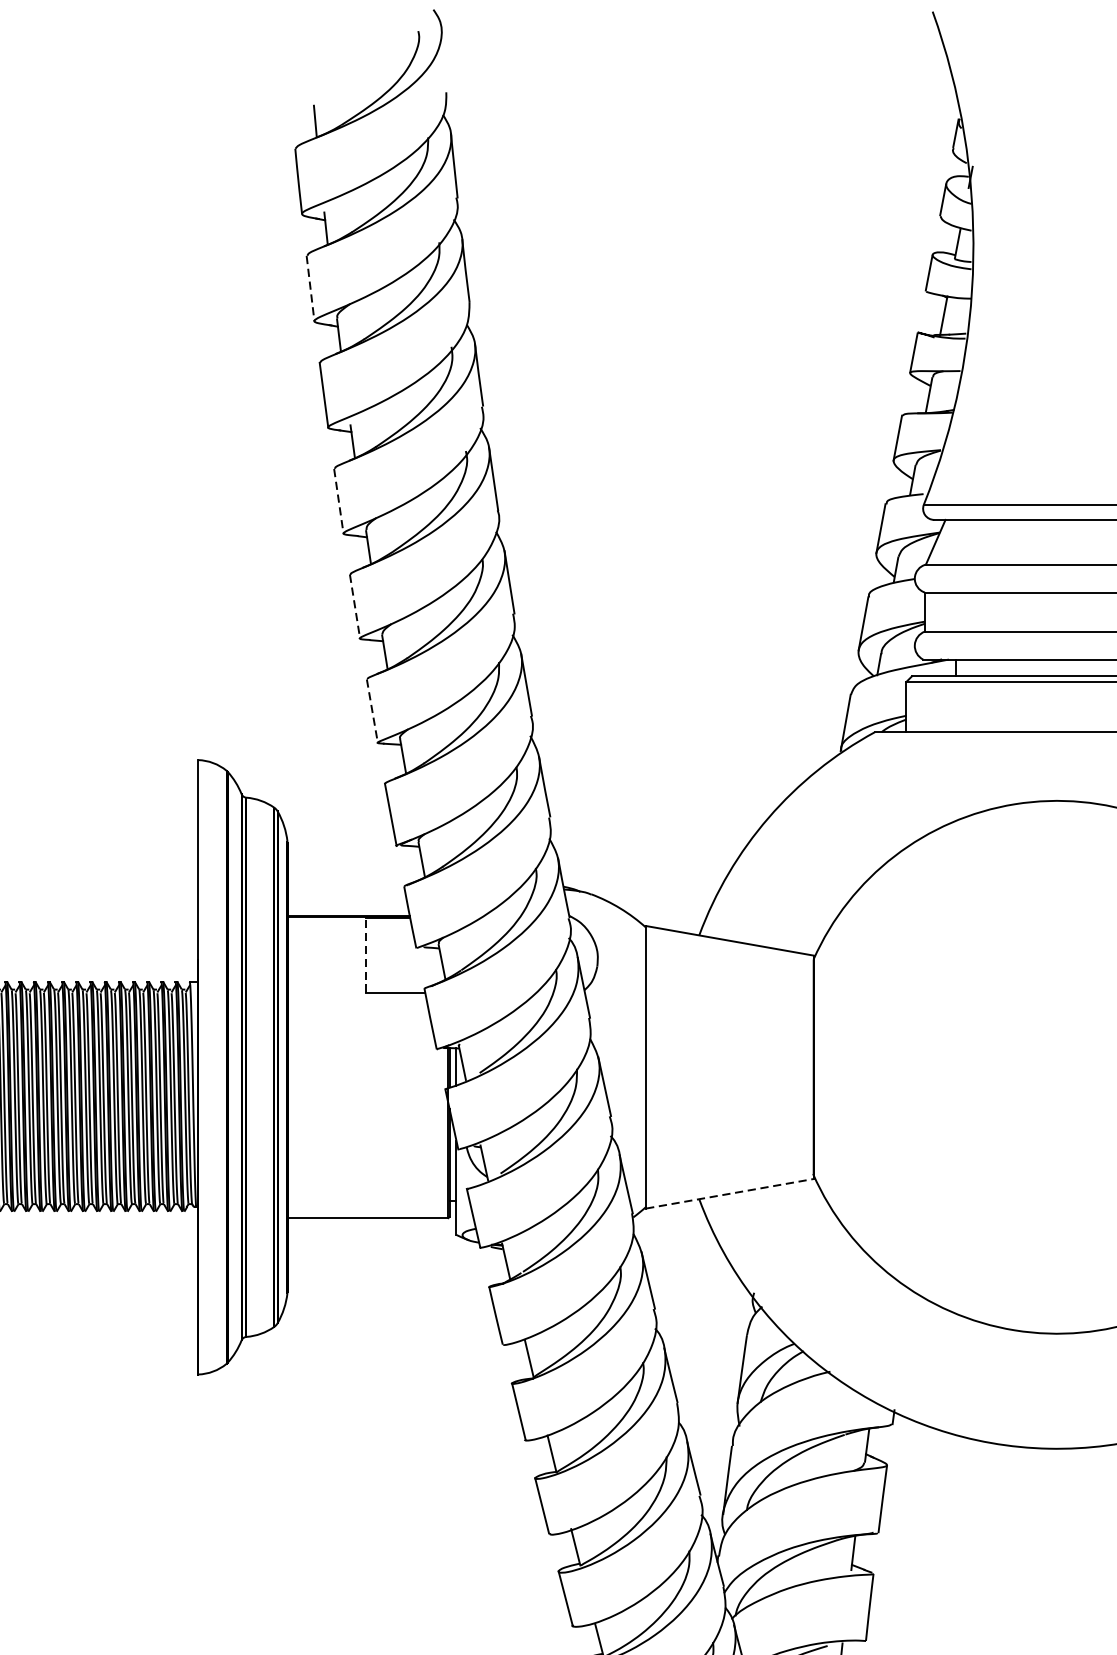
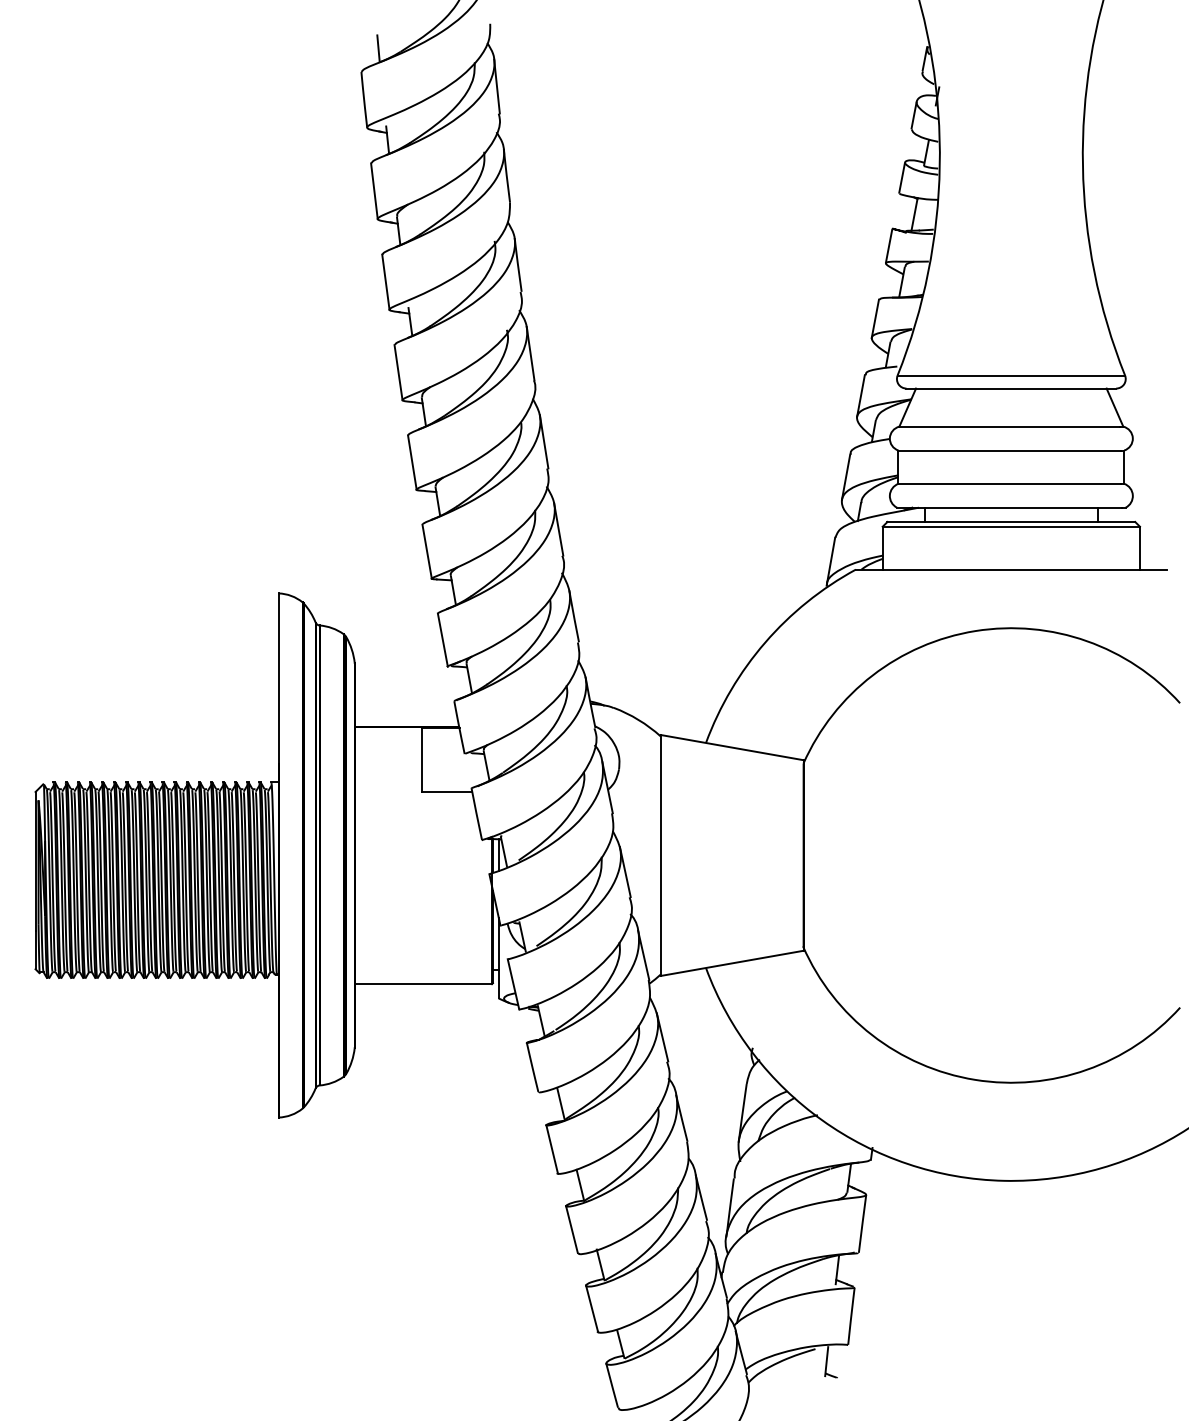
line: (310, 288) -> (374, 191), dashed -> solid
line: (338, 501) -> (398, 372), dashed -> solid
line: (355, 607) -> (412, 463), dashed -> solid
line: (372, 712) -> (427, 552), dashed -> solid
line: (365, 955) -> (421, 760), dashed -> solid
line: (730, 1193) -> (732, 963), dashed -> solid

